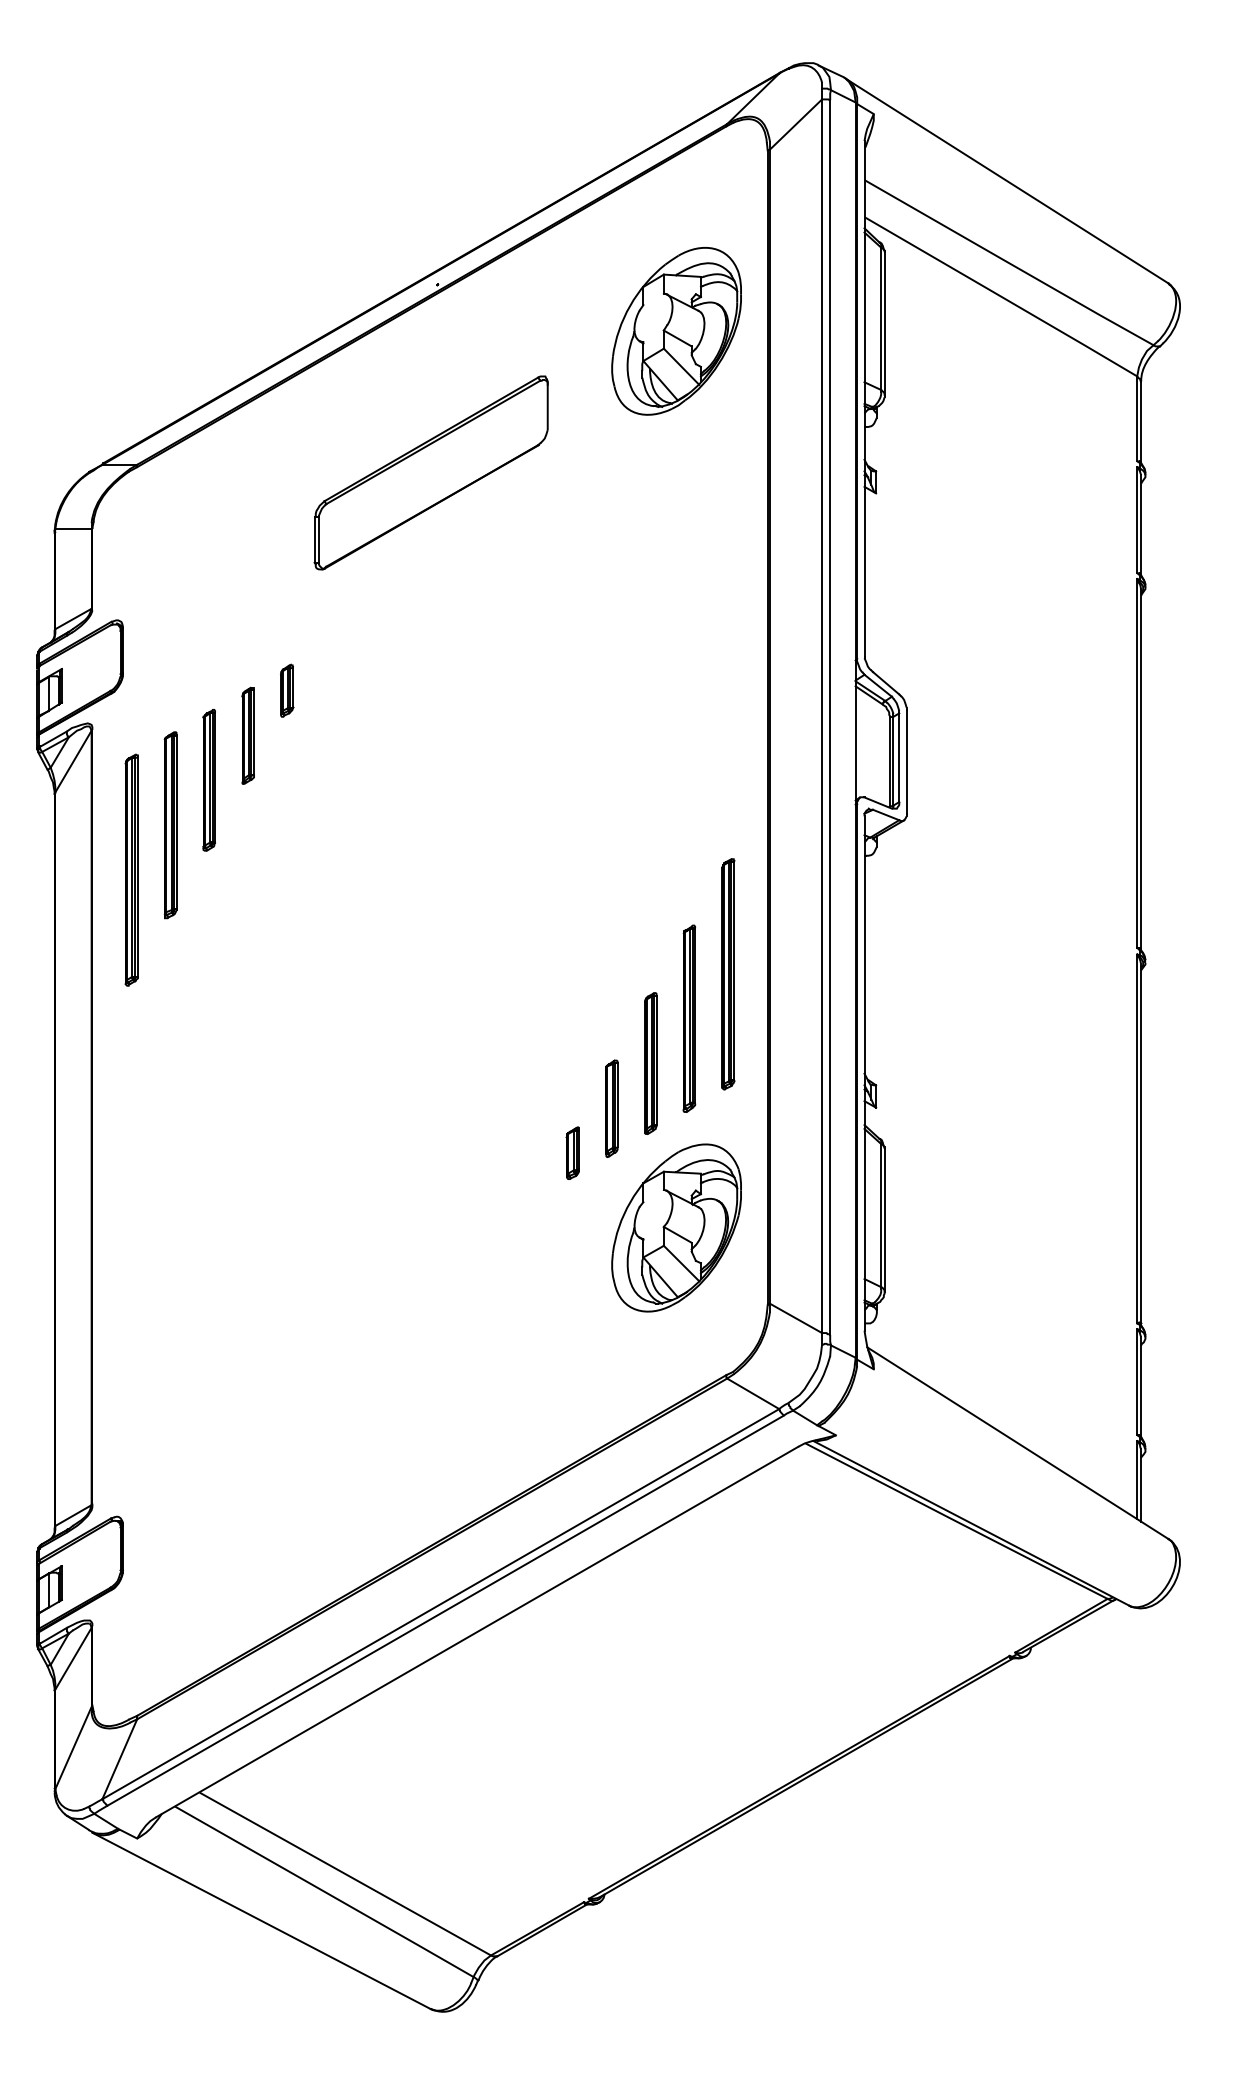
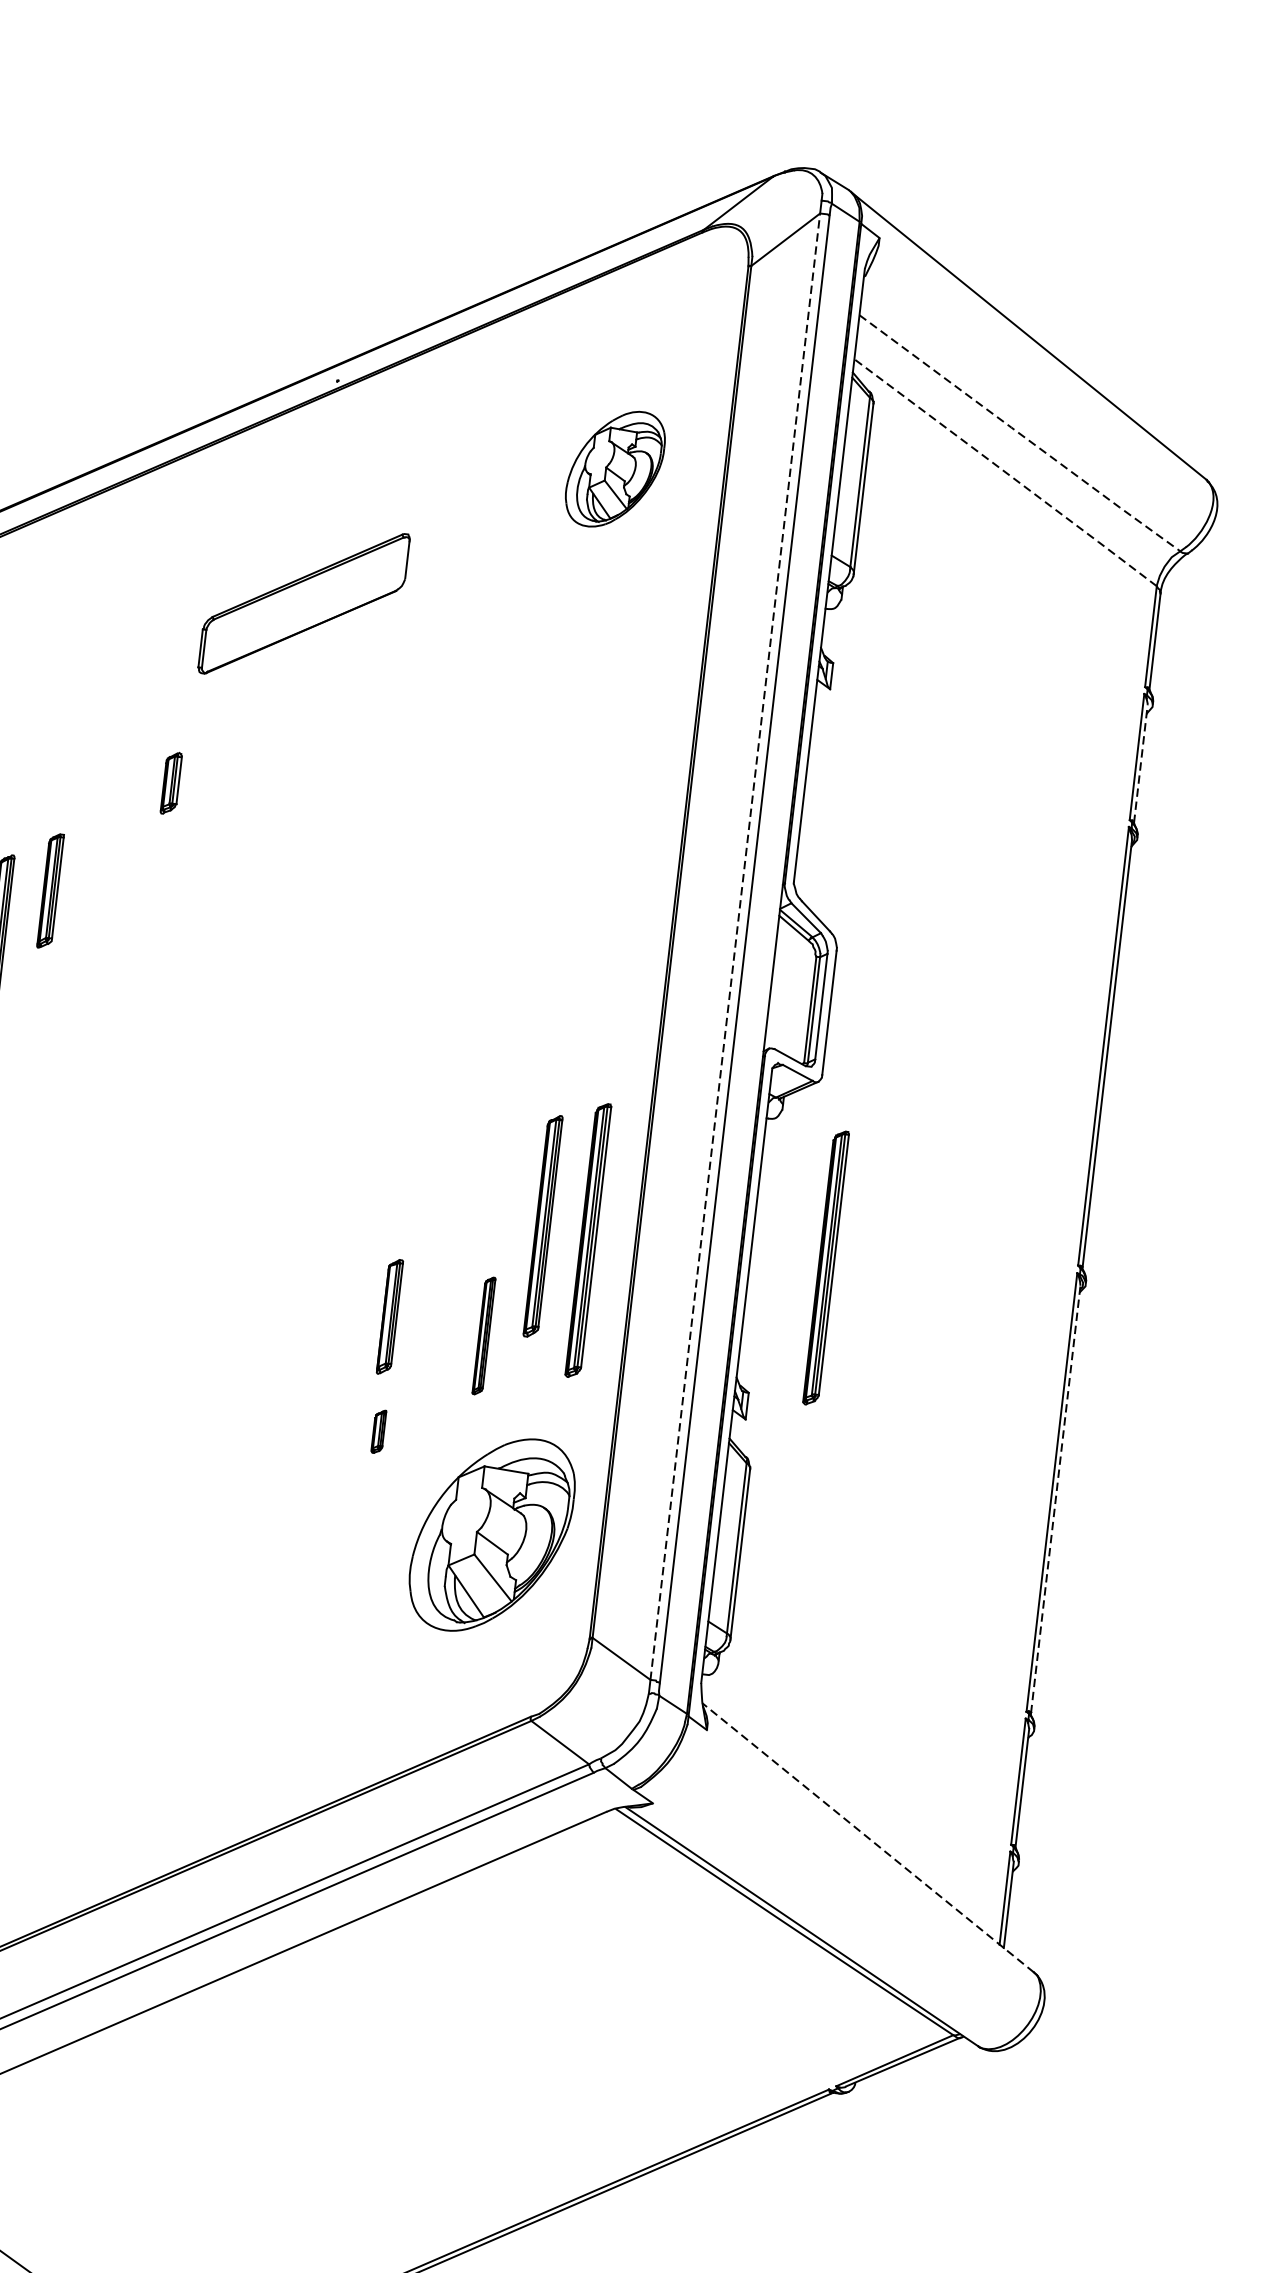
line: (1009, 263) -> (1020, 434), solid -> dashed
line: (1001, 296) -> (1006, 472), solid -> dashed
part: (676, 331) -> (615, 469), size x0.6
part: (430, 472) -> (303, 603), size x0.7
line: (1141, 525) -> (1141, 763), solid -> dashed
part: (287, 690) -> (171, 783), moved
line: (822, 716) -> (735, 947), solid -> dashed
part: (928, 974) -> (826, 1268), added
part: (689, 1018) -> (543, 1225), moved
part: (650, 1063) -> (483, 1335), size x0.7
part: (611, 1108) -> (389, 1316), moved
line: (1141, 1144) -> (1056, 1499), solid -> dashed
part: (572, 1152) -> (378, 1430), size x0.7
line: (1017, 1443) -> (867, 1838), solid -> dashed

